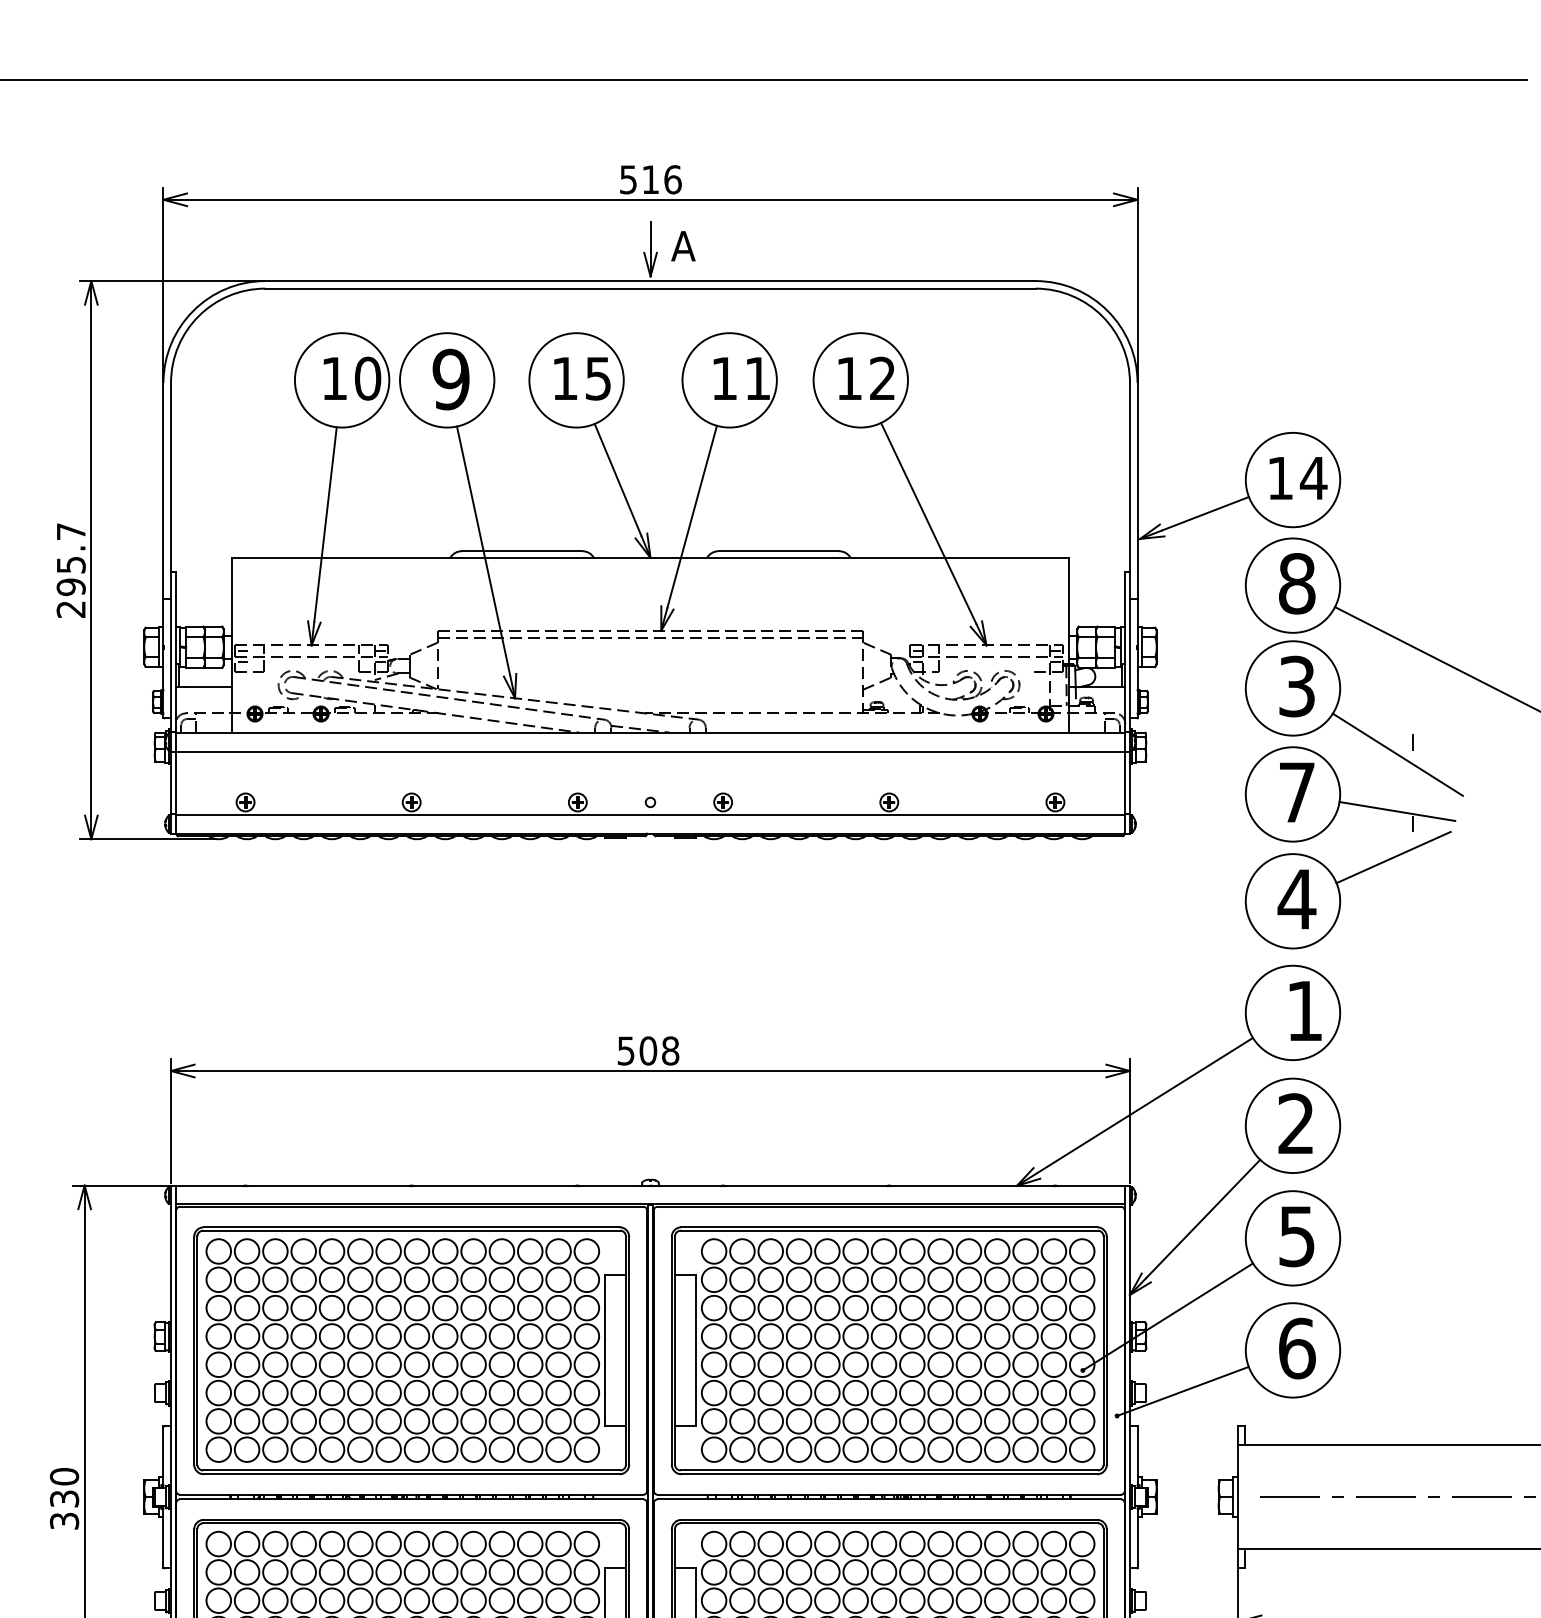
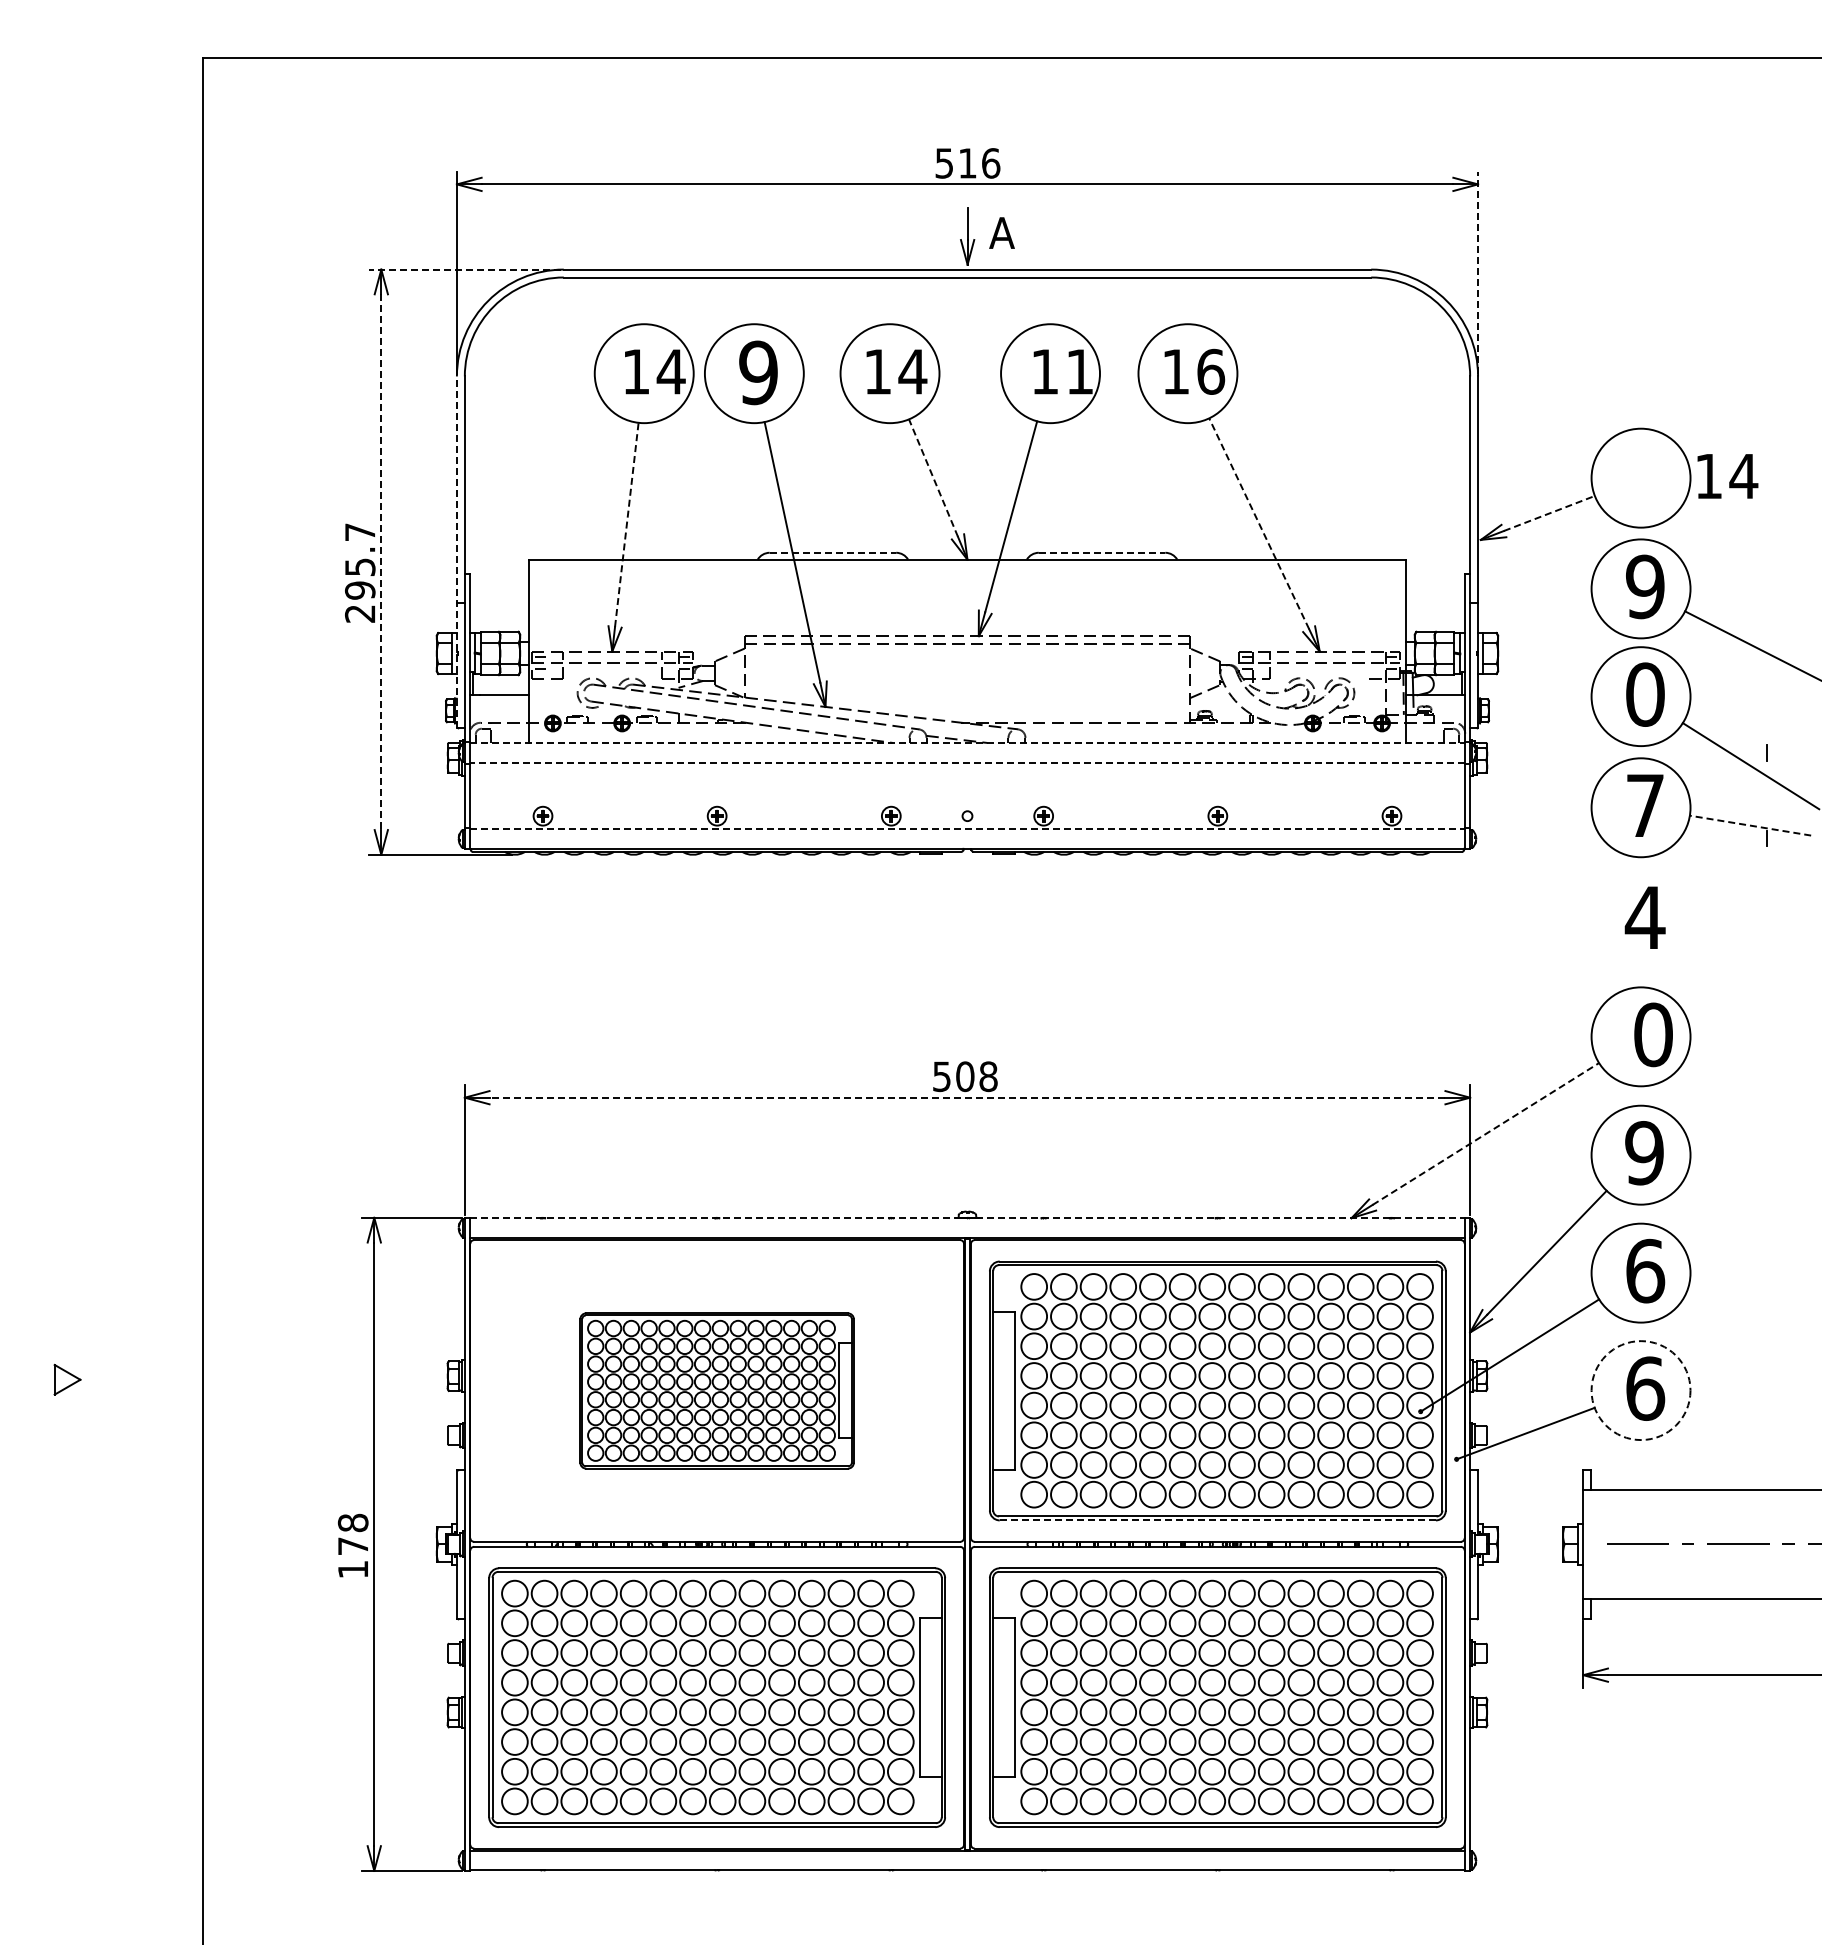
line: (170, 280) -> (464, 269), solid -> dashed
line: (1137, 284) -> (1478, 273), solid -> dashed
text: (367, 378) -> (670, 371), 10 -> 14
text: (598, 378) -> (912, 371), 15 -> 14
text: (883, 378) -> (1211, 371), 12 -> 16
text: (1298, 478) -> (1727, 476), moved
line: (618, 480) -> (933, 478), solid -> dashed
line: (1205, 513) -> (1549, 513), solid -> dashed
line: (929, 523) -> (1259, 523), solid -> dashed
line: (325, 524) -> (626, 524), solid -> dashed
line: (163, 550) -> (456, 552), solid -> dashed
line: (522, 550) -> (833, 552), solid -> dashed
line: (779, 550) -> (1102, 552), solid -> dashed
line: (91, 560) -> (381, 562), solid -> dashed
text: (1297, 583) -> (1645, 586), 8 -> 9
text: (1297, 686) -> (1645, 694), 3 -> 0
line: (650, 732) -> (967, 742), solid -> dashed
line: (650, 751) -> (967, 762), solid -> dashed
line: (1396, 811) -> (1749, 825), solid -> dashed
line: (650, 815) -> (967, 829), solid -> dashed
part: (1340, 890) -> (1690, 908), removed
text: (1304, 1010) -> (1653, 1034), 1 -> 0
line: (650, 1070) -> (967, 1097), solid -> dashed
line: (1144, 1106) -> (1485, 1134), solid -> dashed
text: (1296, 1124) -> (1644, 1153), 2 -> 9
line: (650, 1186) -> (967, 1218), solid -> dashed
text: (1297, 1235) -> (1645, 1270), 5 -> 6
part: (411, 1350) -> (716, 1390), size x0.6
circle: (1292, 1350) -> (1640, 1390), solid -> dashed
line: (888, 1474) -> (1217, 1520), solid -> dashed
text: (63, 1498) -> (352, 1545), 330 -> 178

